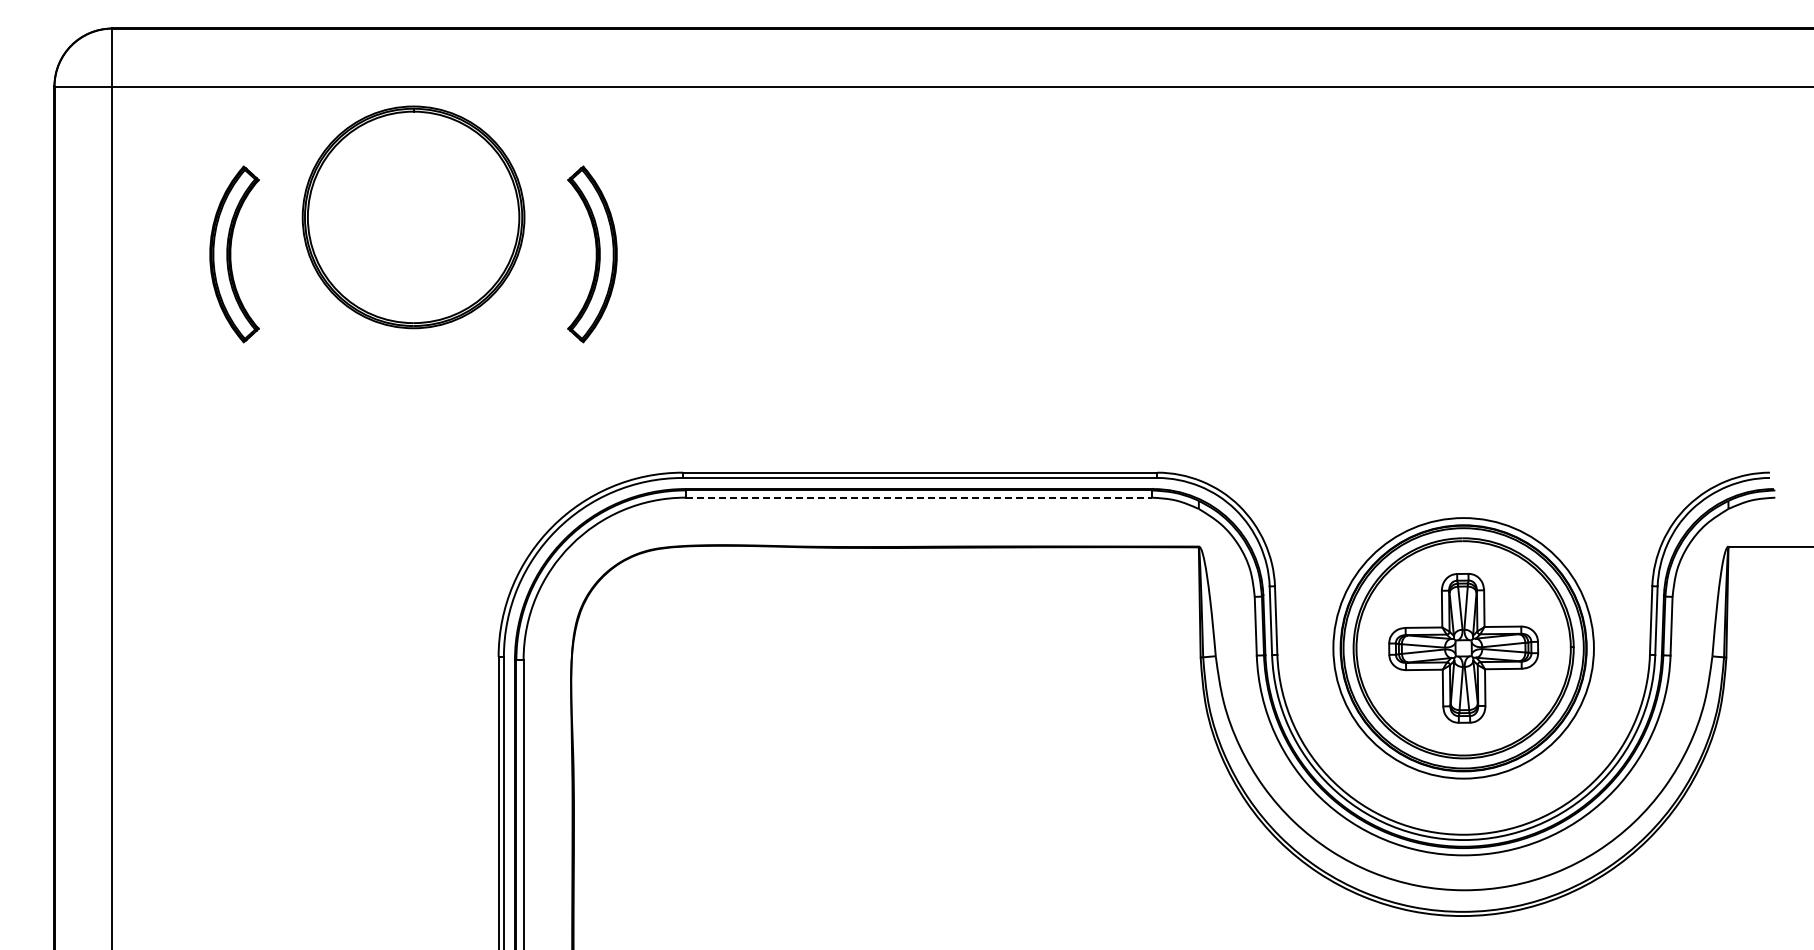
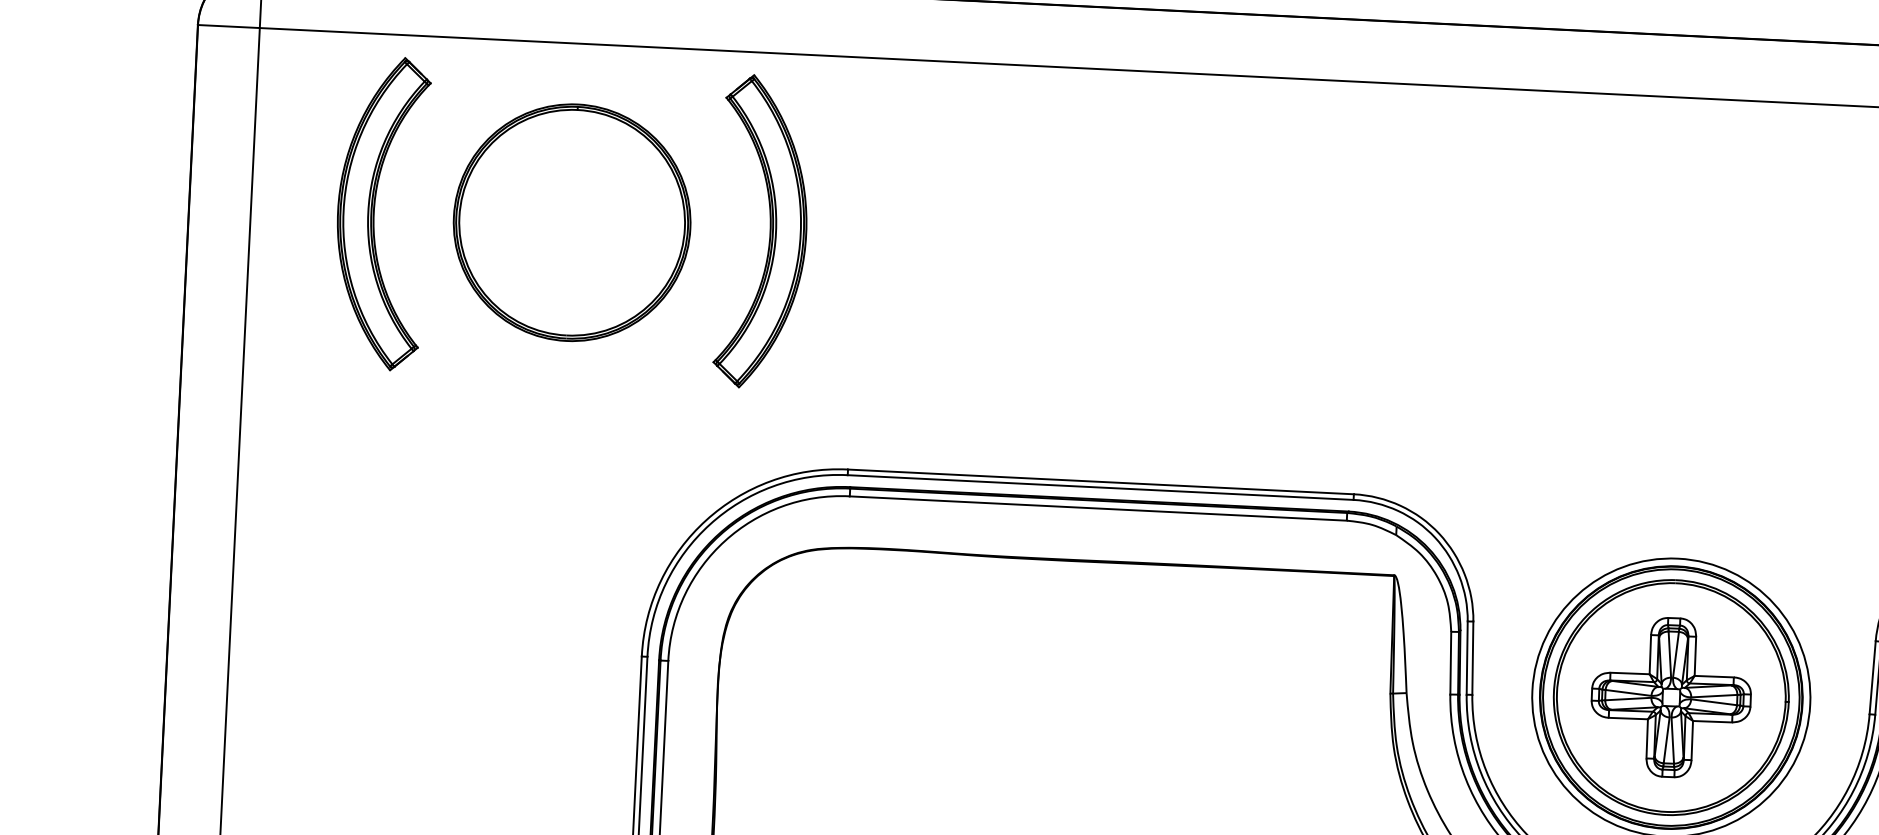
part: (413, 217) -> (572, 222), moved
part: (234, 254) -> (381, 213), size x1.67
part: (592, 254) -> (762, 232), size x1.67
line: (919, 497) -> (1098, 508), dashed -> solid

